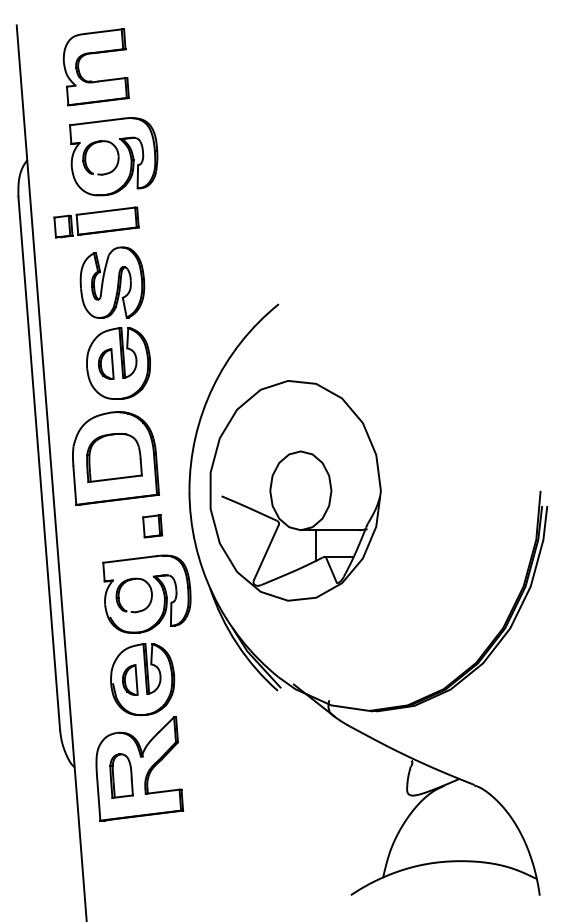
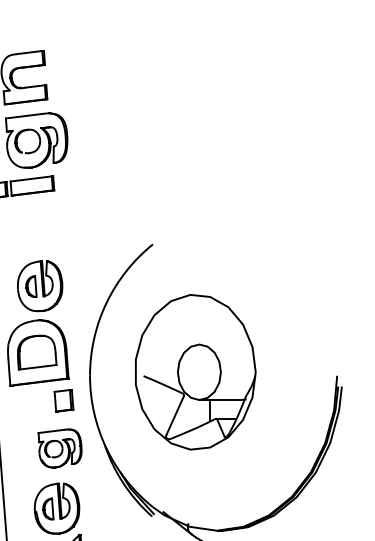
part: (112, 282) -> (35, 229), removed
part: (295, 490) -> (195, 372), moved
part: (152, 526) -> (63, 400), size x1.4
part: (146, 593) -> (59, 448), size x0.7

